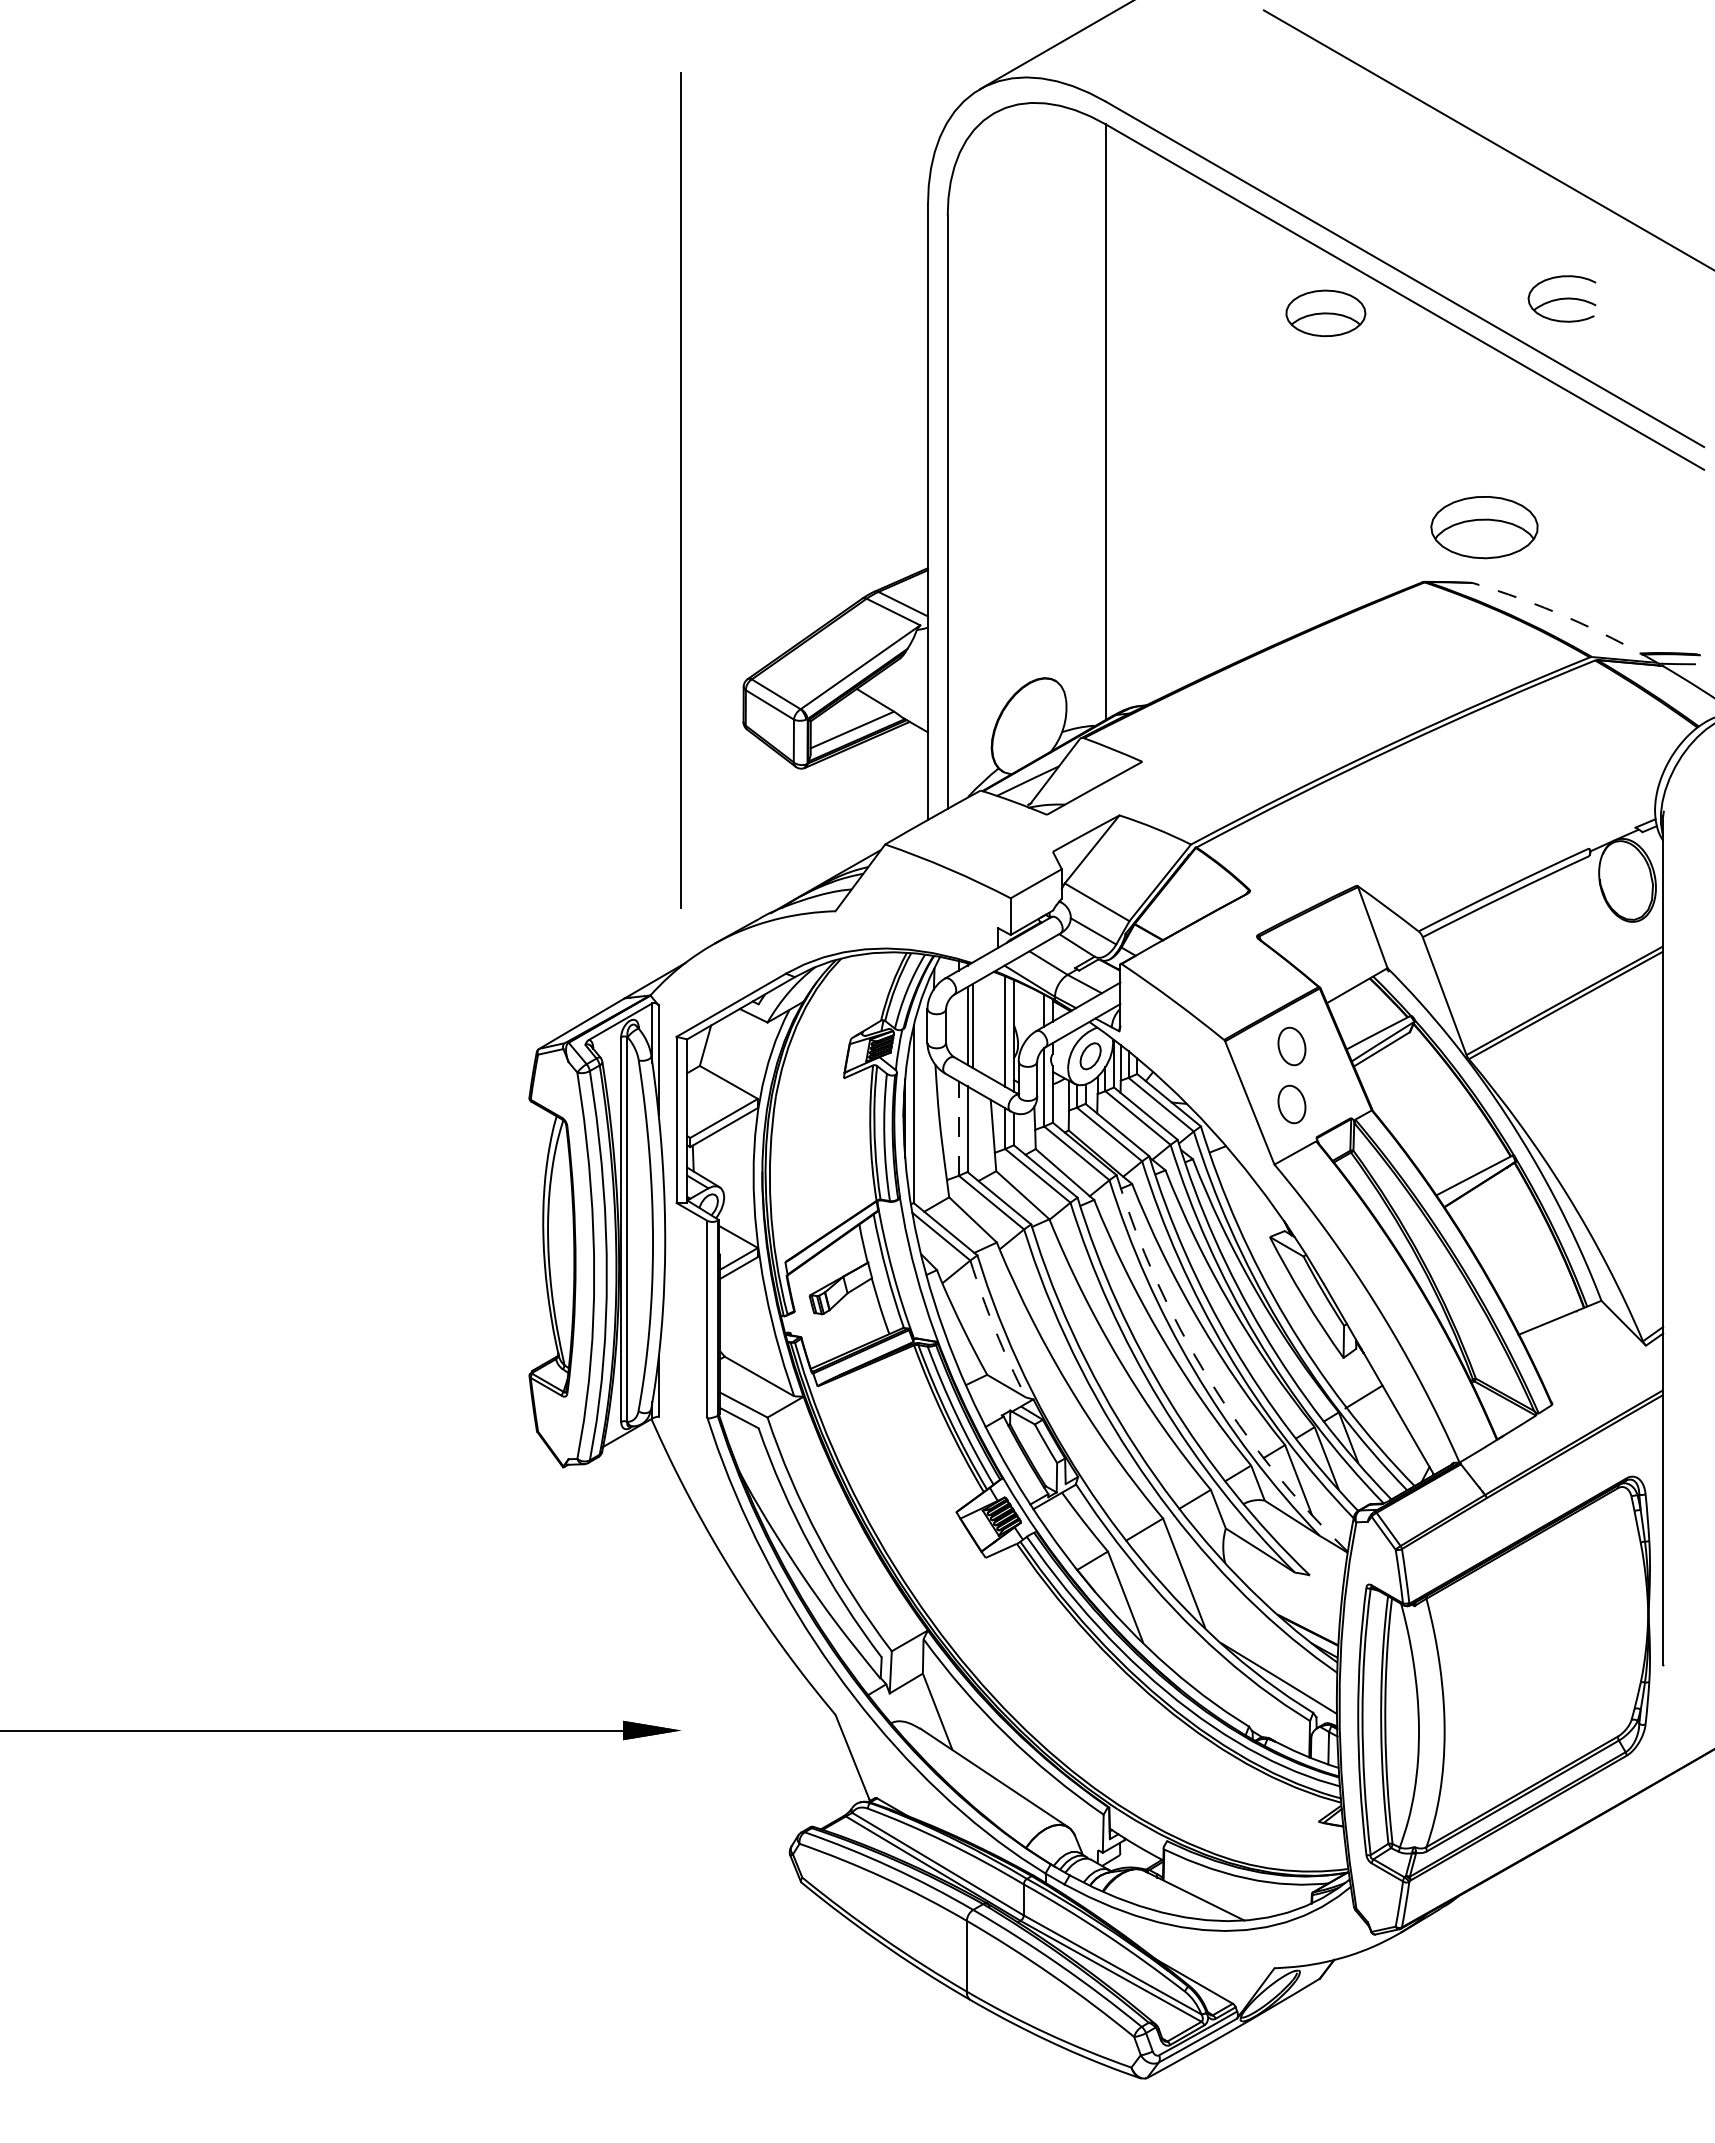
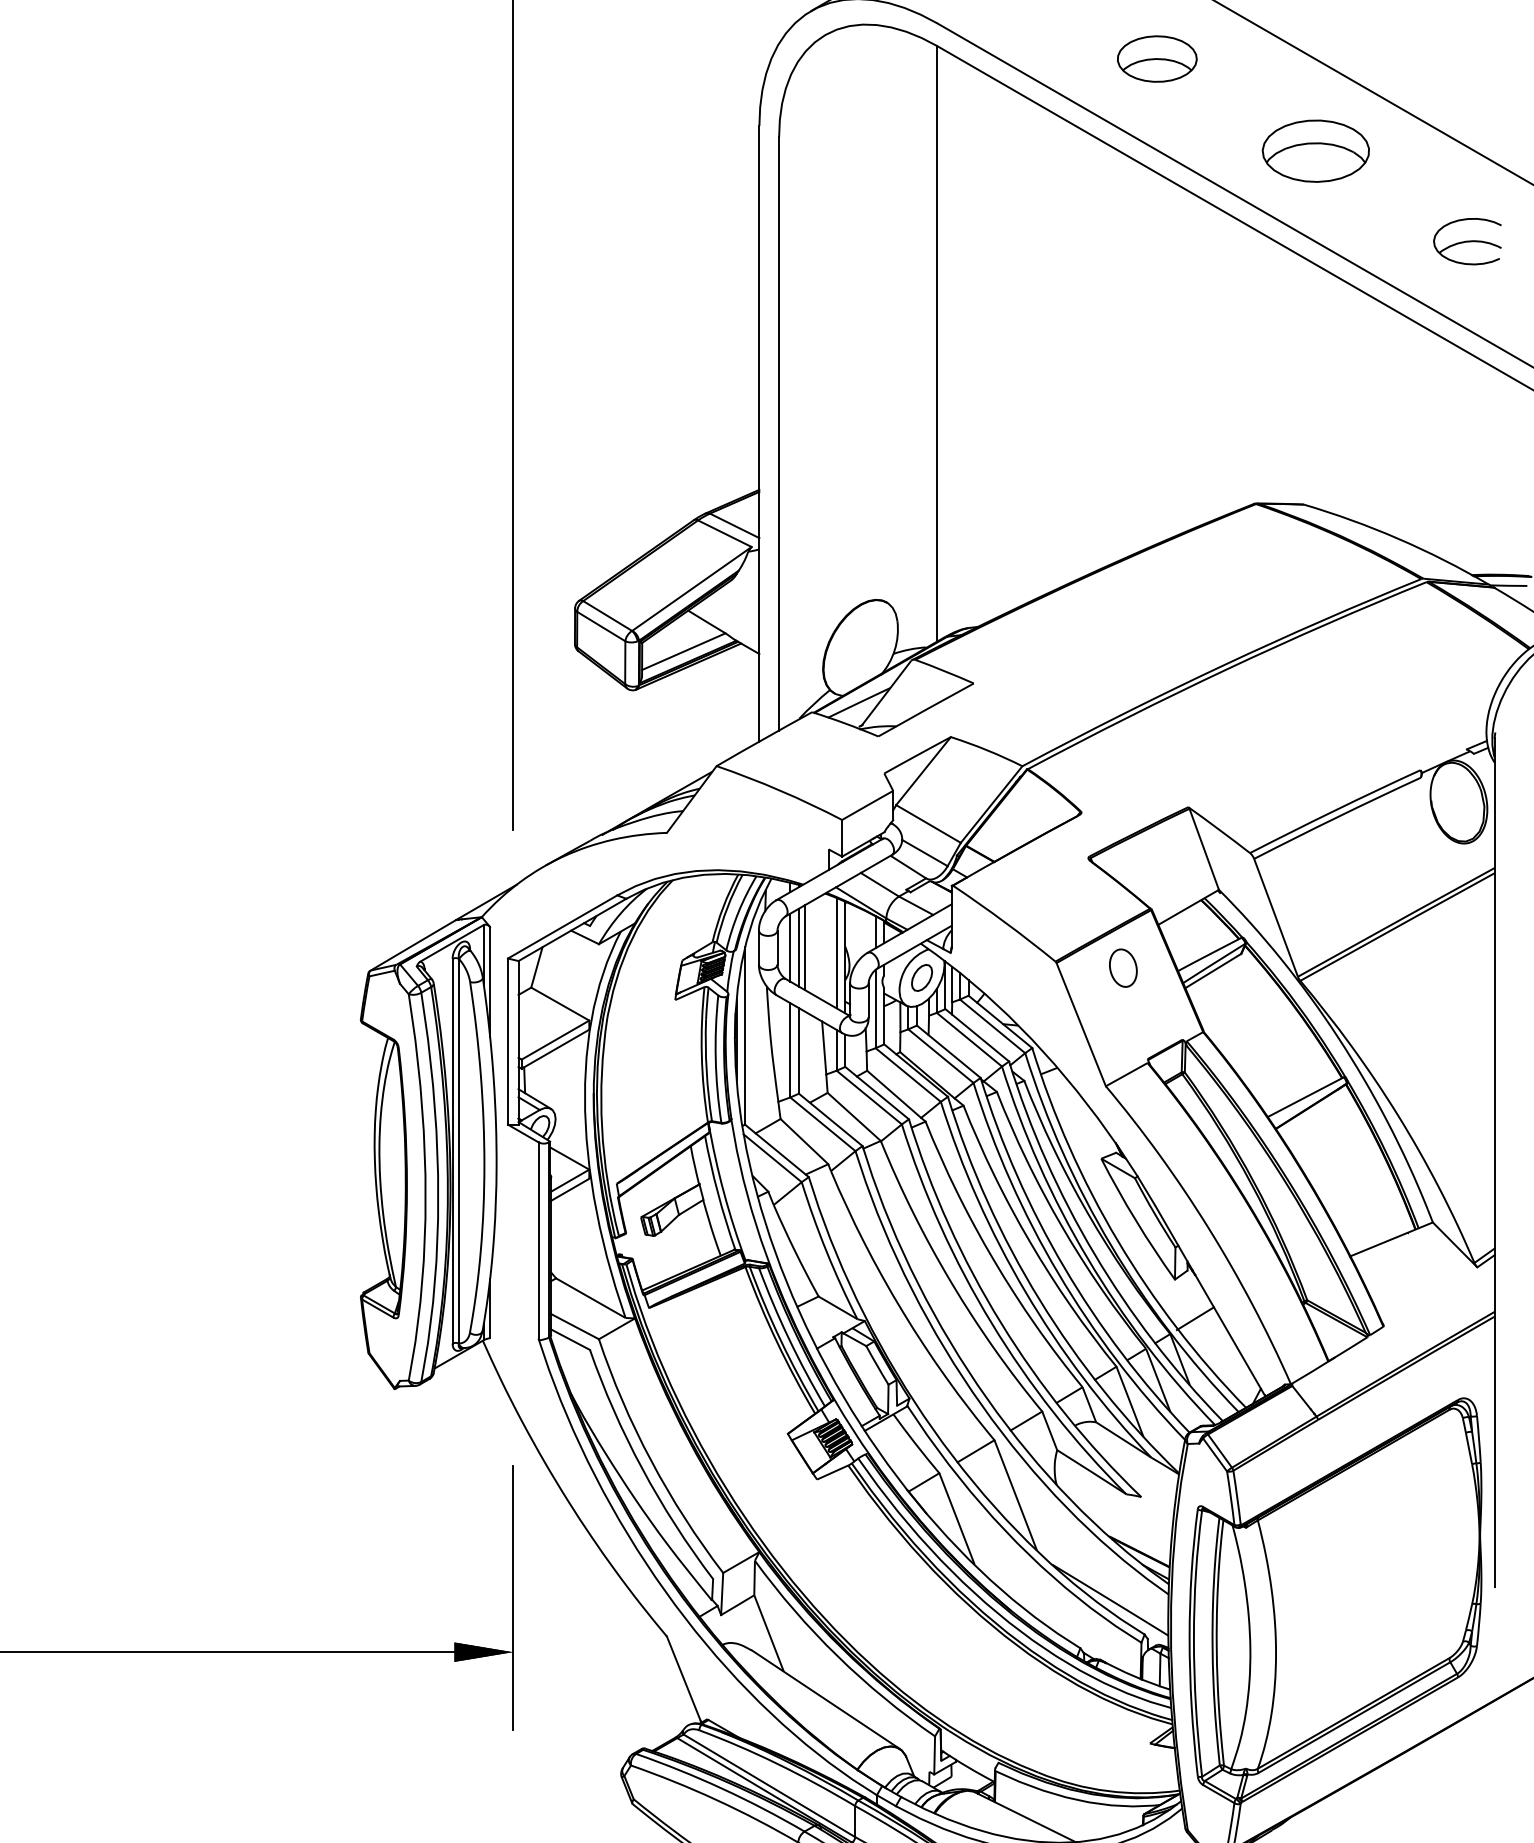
part: (1561, 298) -> (1466, 241), moved
part: (1325, 313) -> (1156, 59), moved
part: (1484, 527) -> (1315, 151), moved
arc: (1567, 617) -> (1398, 539), dashed -> solid
line: (958, 1025) -> (789, 947), added
part: (1291, 1104) -> (1122, 1026), removed
line: (958, 1128) -> (789, 1050), dashed -> solid
arc: (995, 1330) -> (826, 1252), dashed -> solid
arc: (1208, 1378) -> (1039, 1300), dashed -> solid
line: (681, 1676) -> (512, 1598), added

